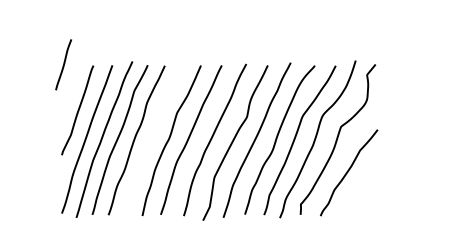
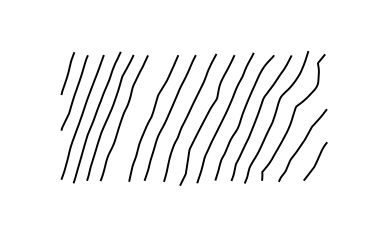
line: (63, 64) -> (67, 73), moved
curve: (364, 191) -> (315, 161), added

